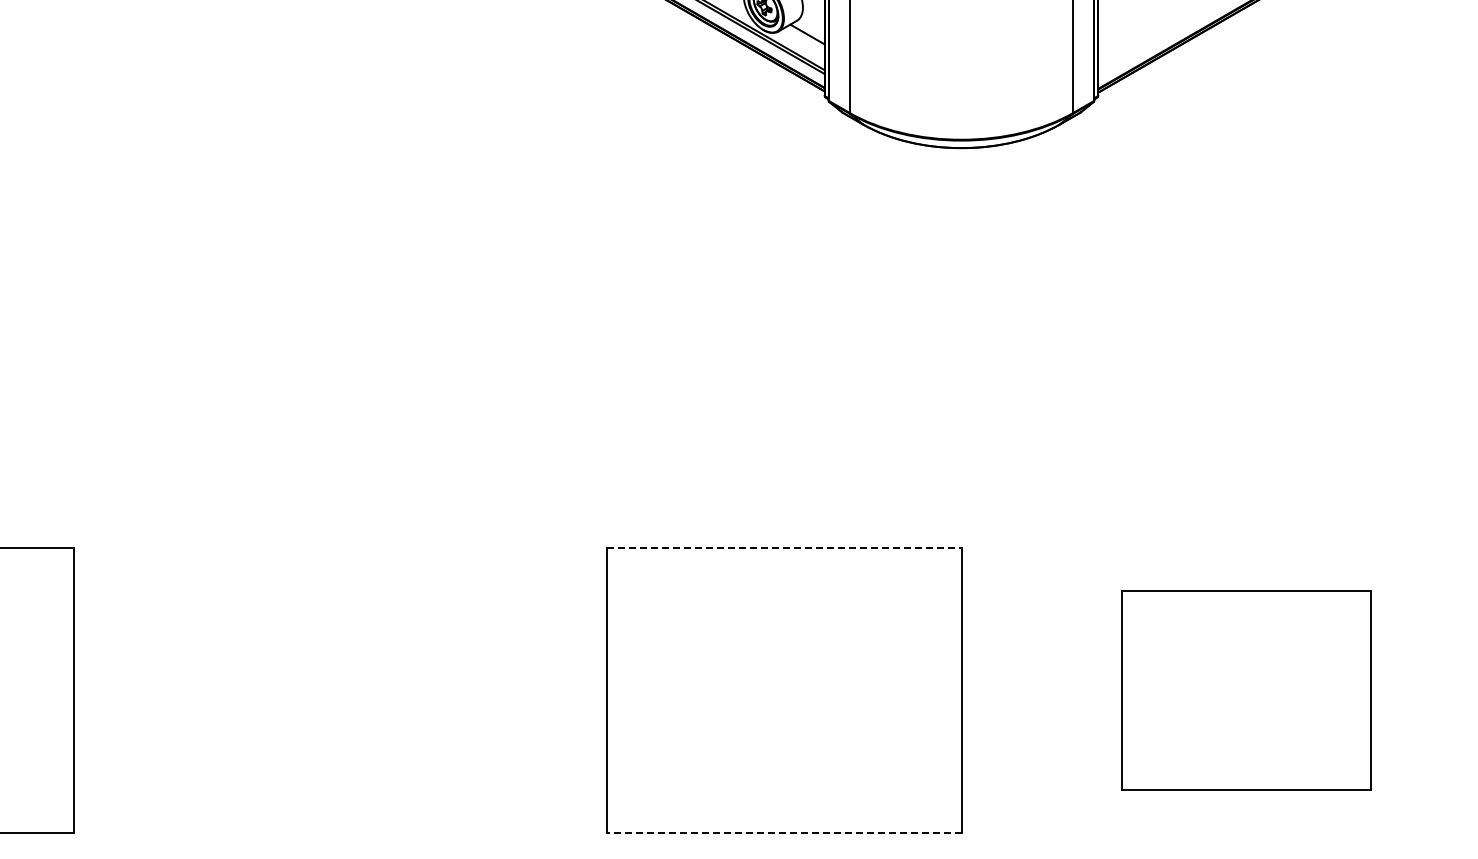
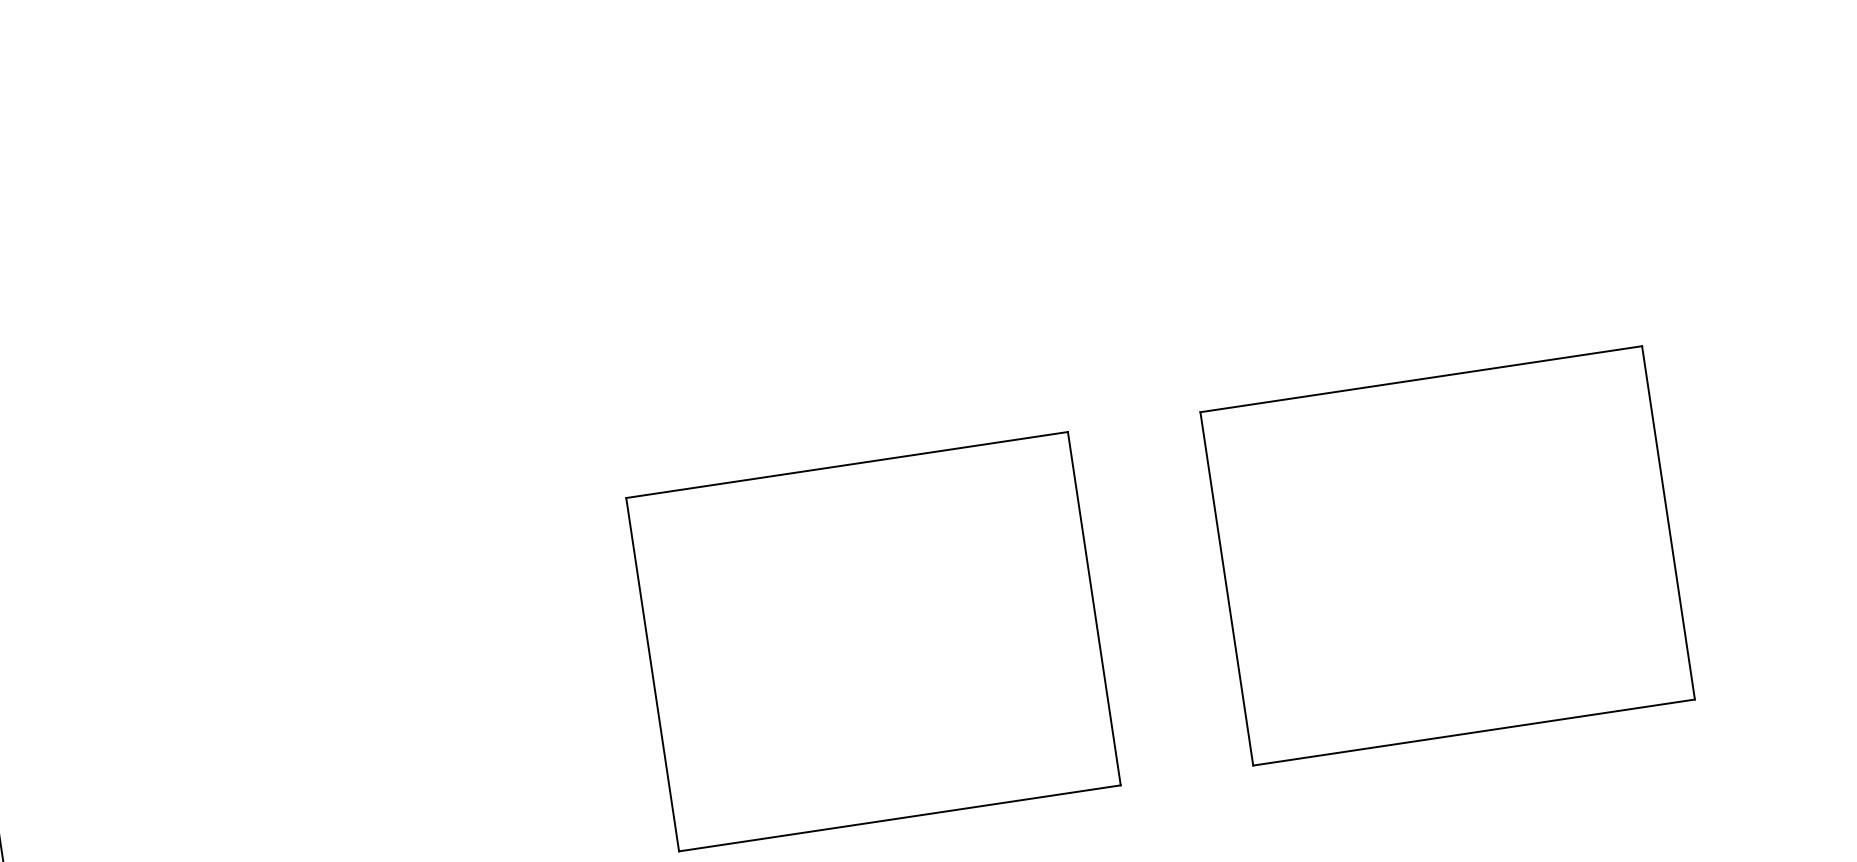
line: (784, 548) -> (846, 465), dashed -> solid
part: (1246, 690) -> (1447, 555), size x1.43
line: (784, 832) -> (899, 818), dashed -> solid

